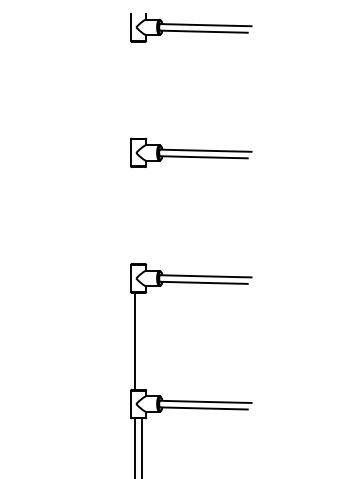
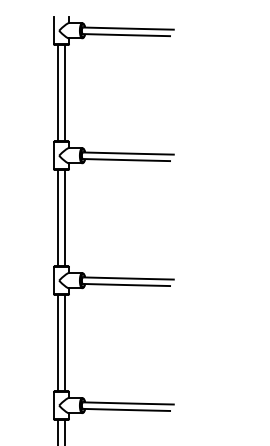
line: (135, 89) -> (58, 92), added
line: (142, 89) -> (65, 92), added
line: (135, 215) -> (58, 217), added
line: (142, 215) -> (65, 217), added
line: (142, 340) -> (65, 342), added

